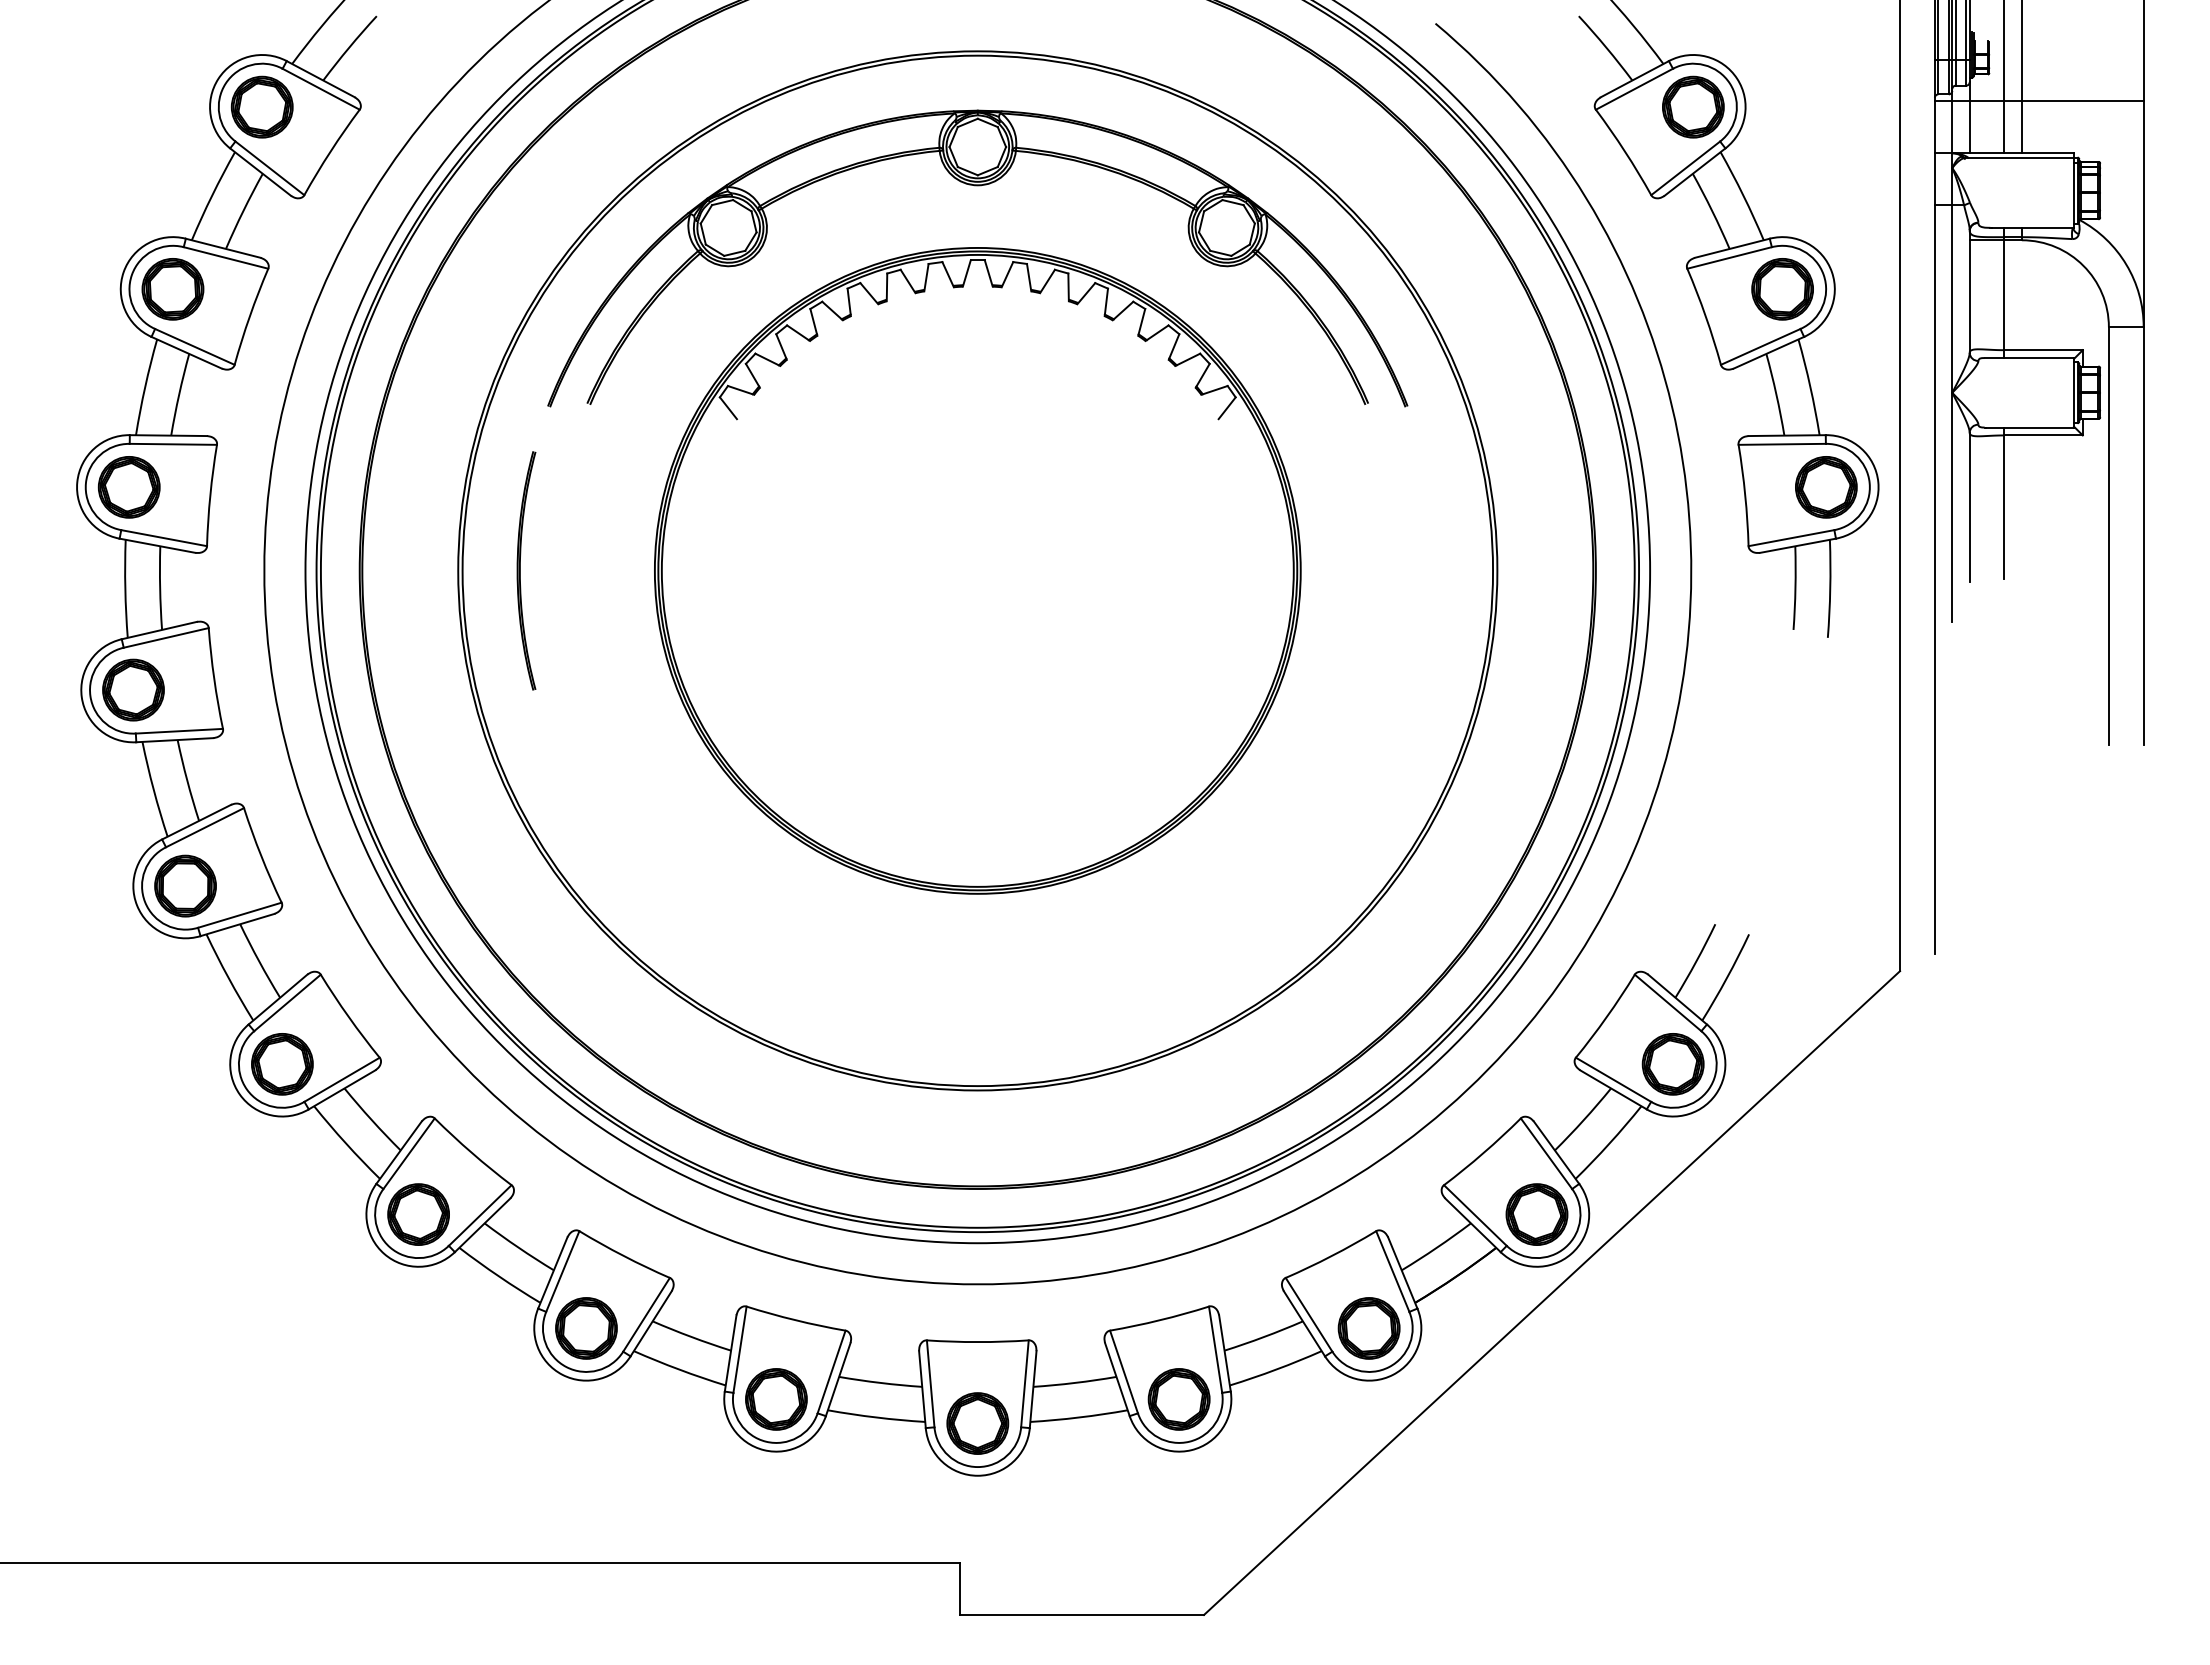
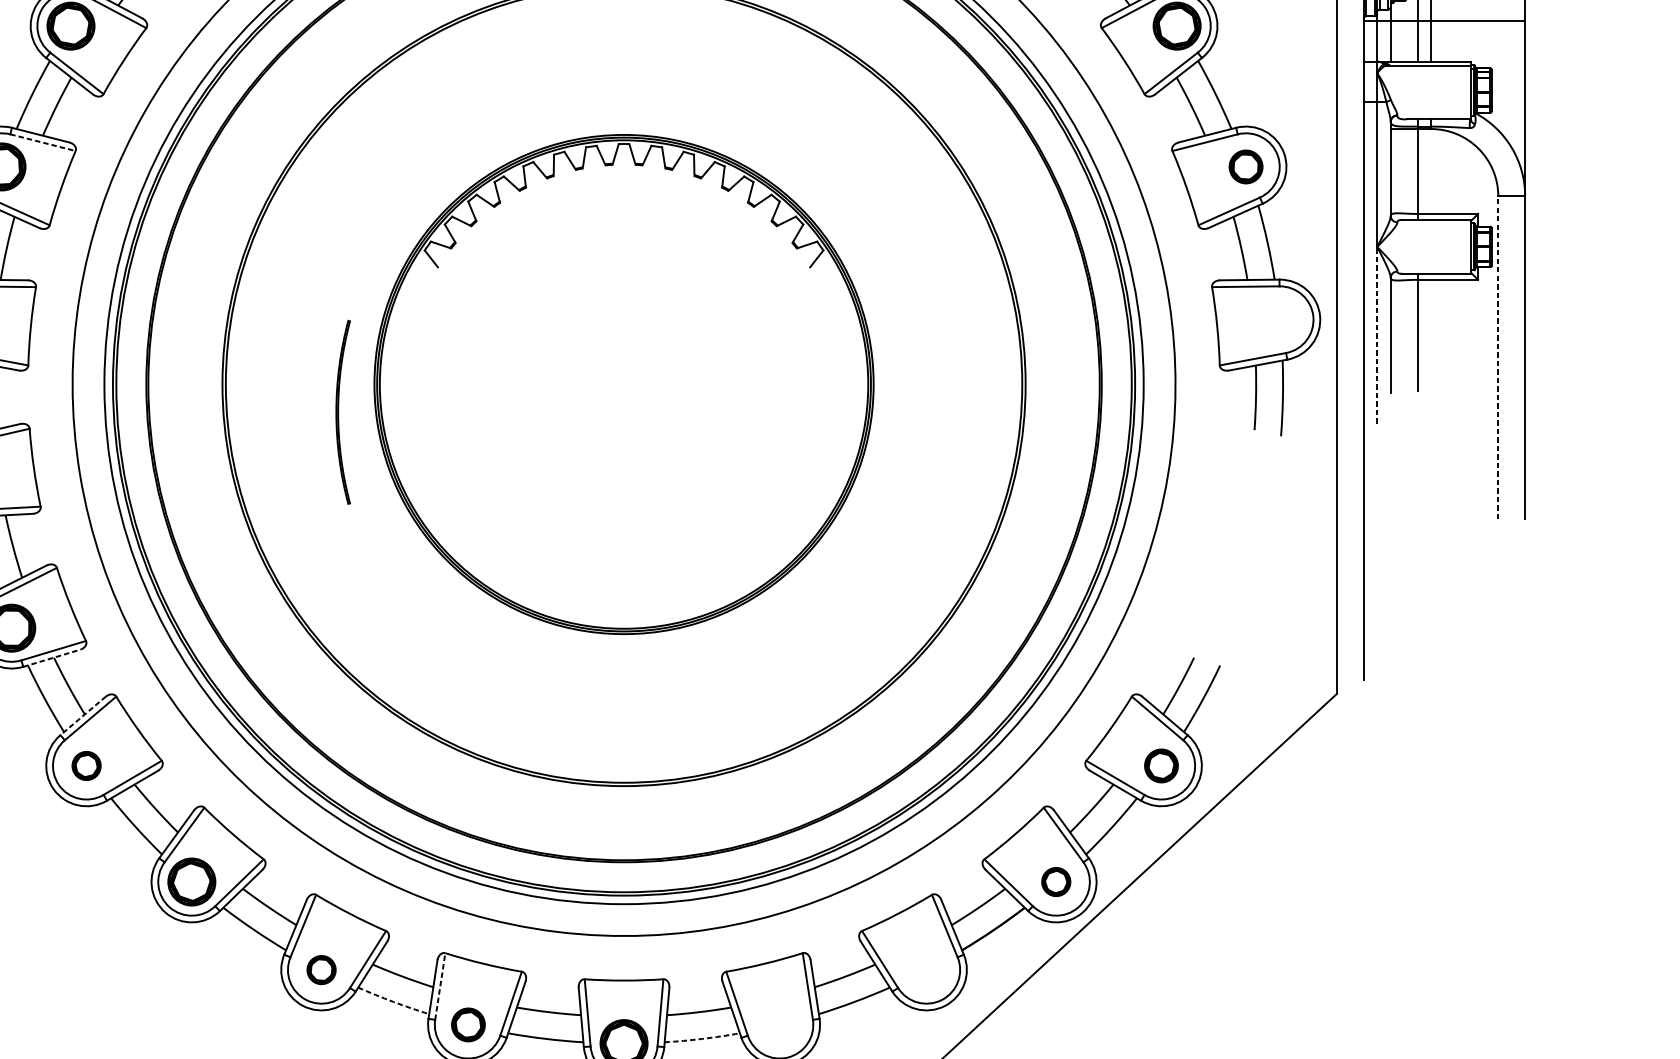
part: (977, 186) -> (623, 87), removed
line: (226, 257) -> (43, 142), solid -> dashed
part: (1782, 289) -> (1246, 167), size x0.7
part: (1826, 487) -> (1280, 320), removed
line: (1952, 506) -> (1377, 334), solid -> dashed
line: (2108, 536) -> (1497, 357), solid -> dashed
part: (526, 570) -> (343, 412), moved
line: (237, 925) -> (51, 658), solid -> dashed
line: (278, 999) -> (83, 715), solid -> dashed
part: (282, 1064) -> (86, 766), size x0.6
part: (1672, 1064) -> (1160, 766), size x0.7
part: (1536, 1214) -> (1055, 881), size x0.6
part: (586, 1328) -> (321, 970), size x0.6
part: (1368, 1328) -> (926, 970), removed
line: (740, 1349) -> (440, 986), solid -> dashed
arc: (679, 1369) -> (393, 1001), solid -> dashed
part: (776, 1399) -> (468, 1024), size x0.7
part: (1178, 1399) -> (779, 1024), removed
arc: (1079, 1417) -> (702, 1038), solid -> dashed

